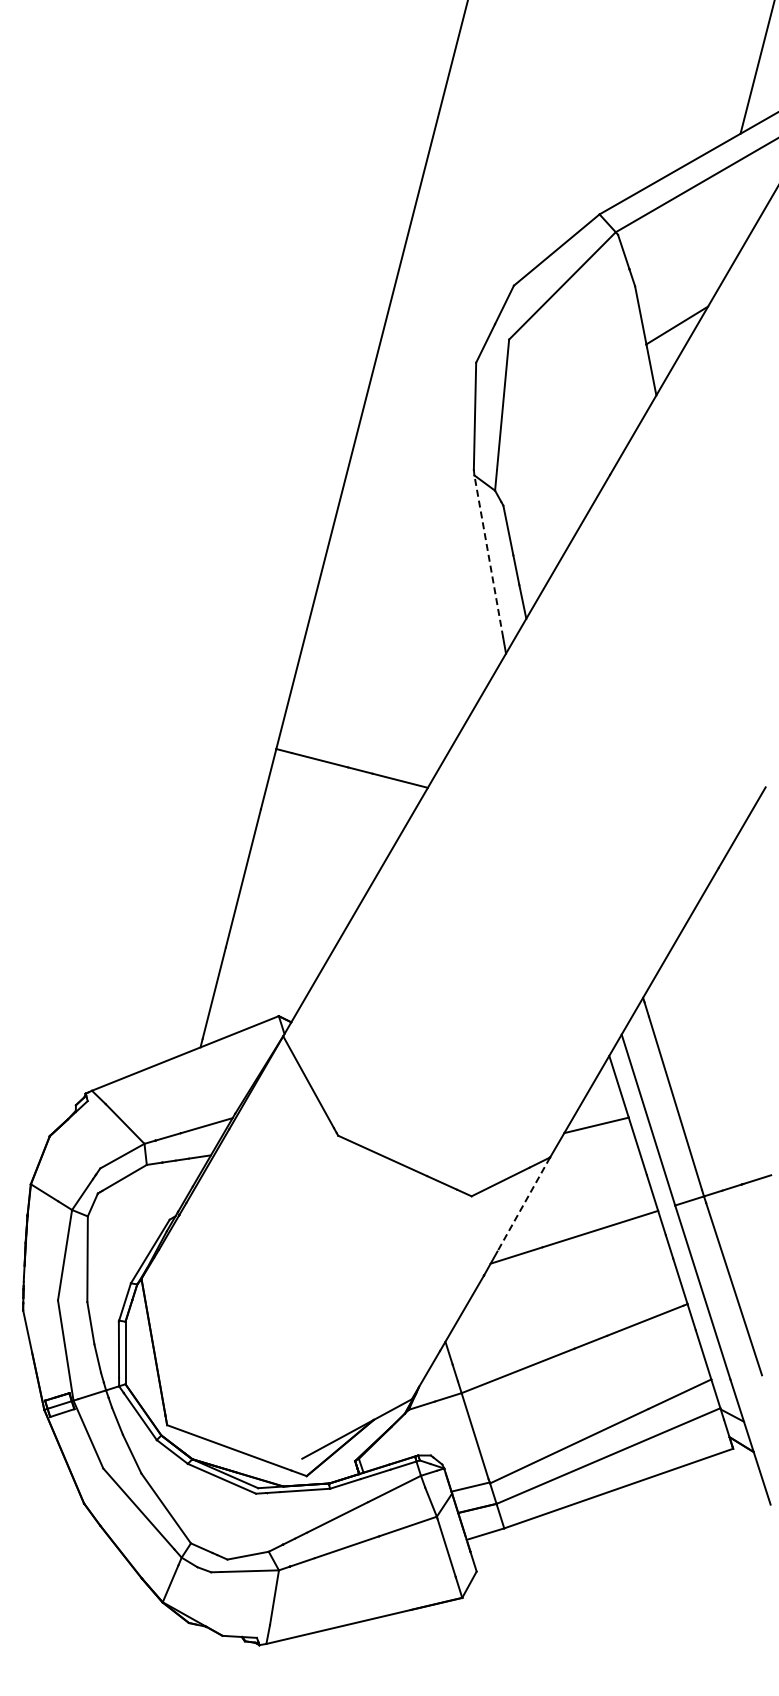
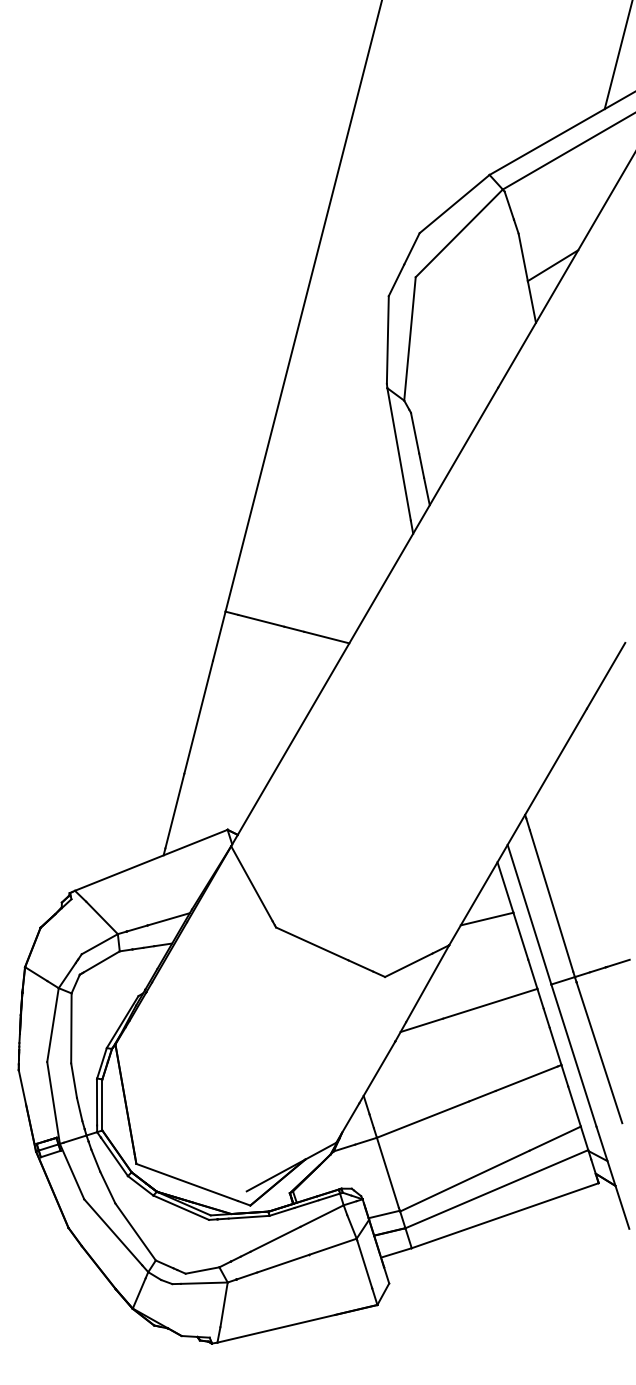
line: (488, 556) -> (398, 454), dashed -> solid
line: (523, 1204) -> (427, 983), dashed -> solid

